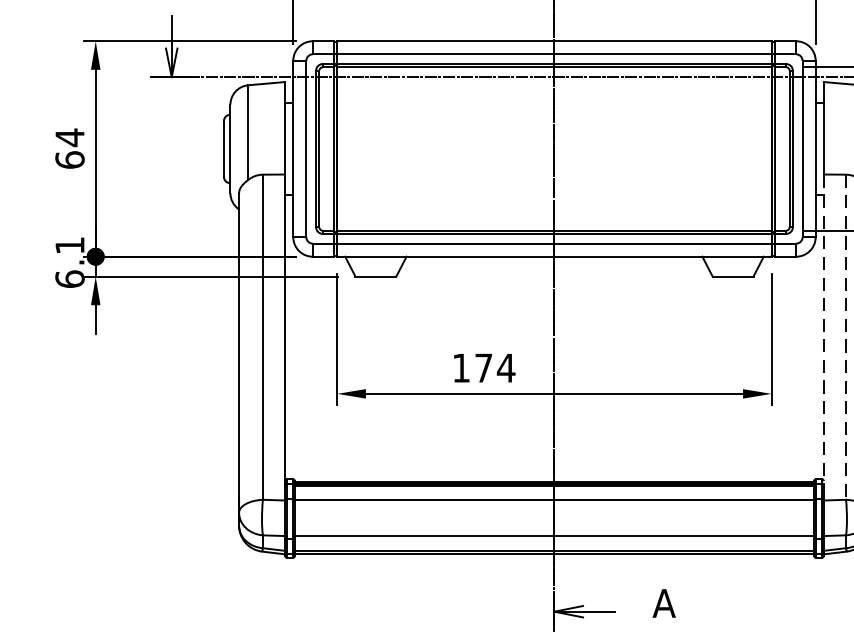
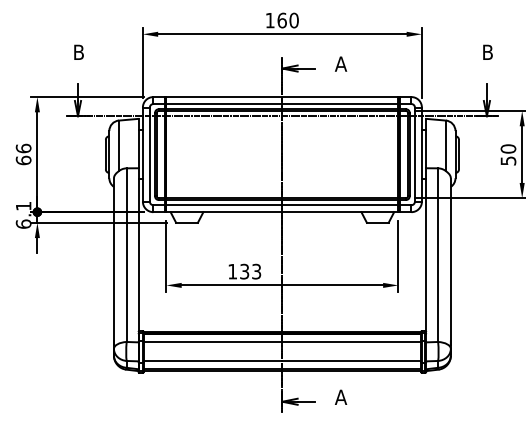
text: (69, 137) -> (23, 148), 64 -> 66
line: (824, 328) -> (426, 250), dashed -> solid
line: (846, 337) -> (438, 255), dashed -> solid
text: (494, 367) -> (250, 271), 174 -> 133

